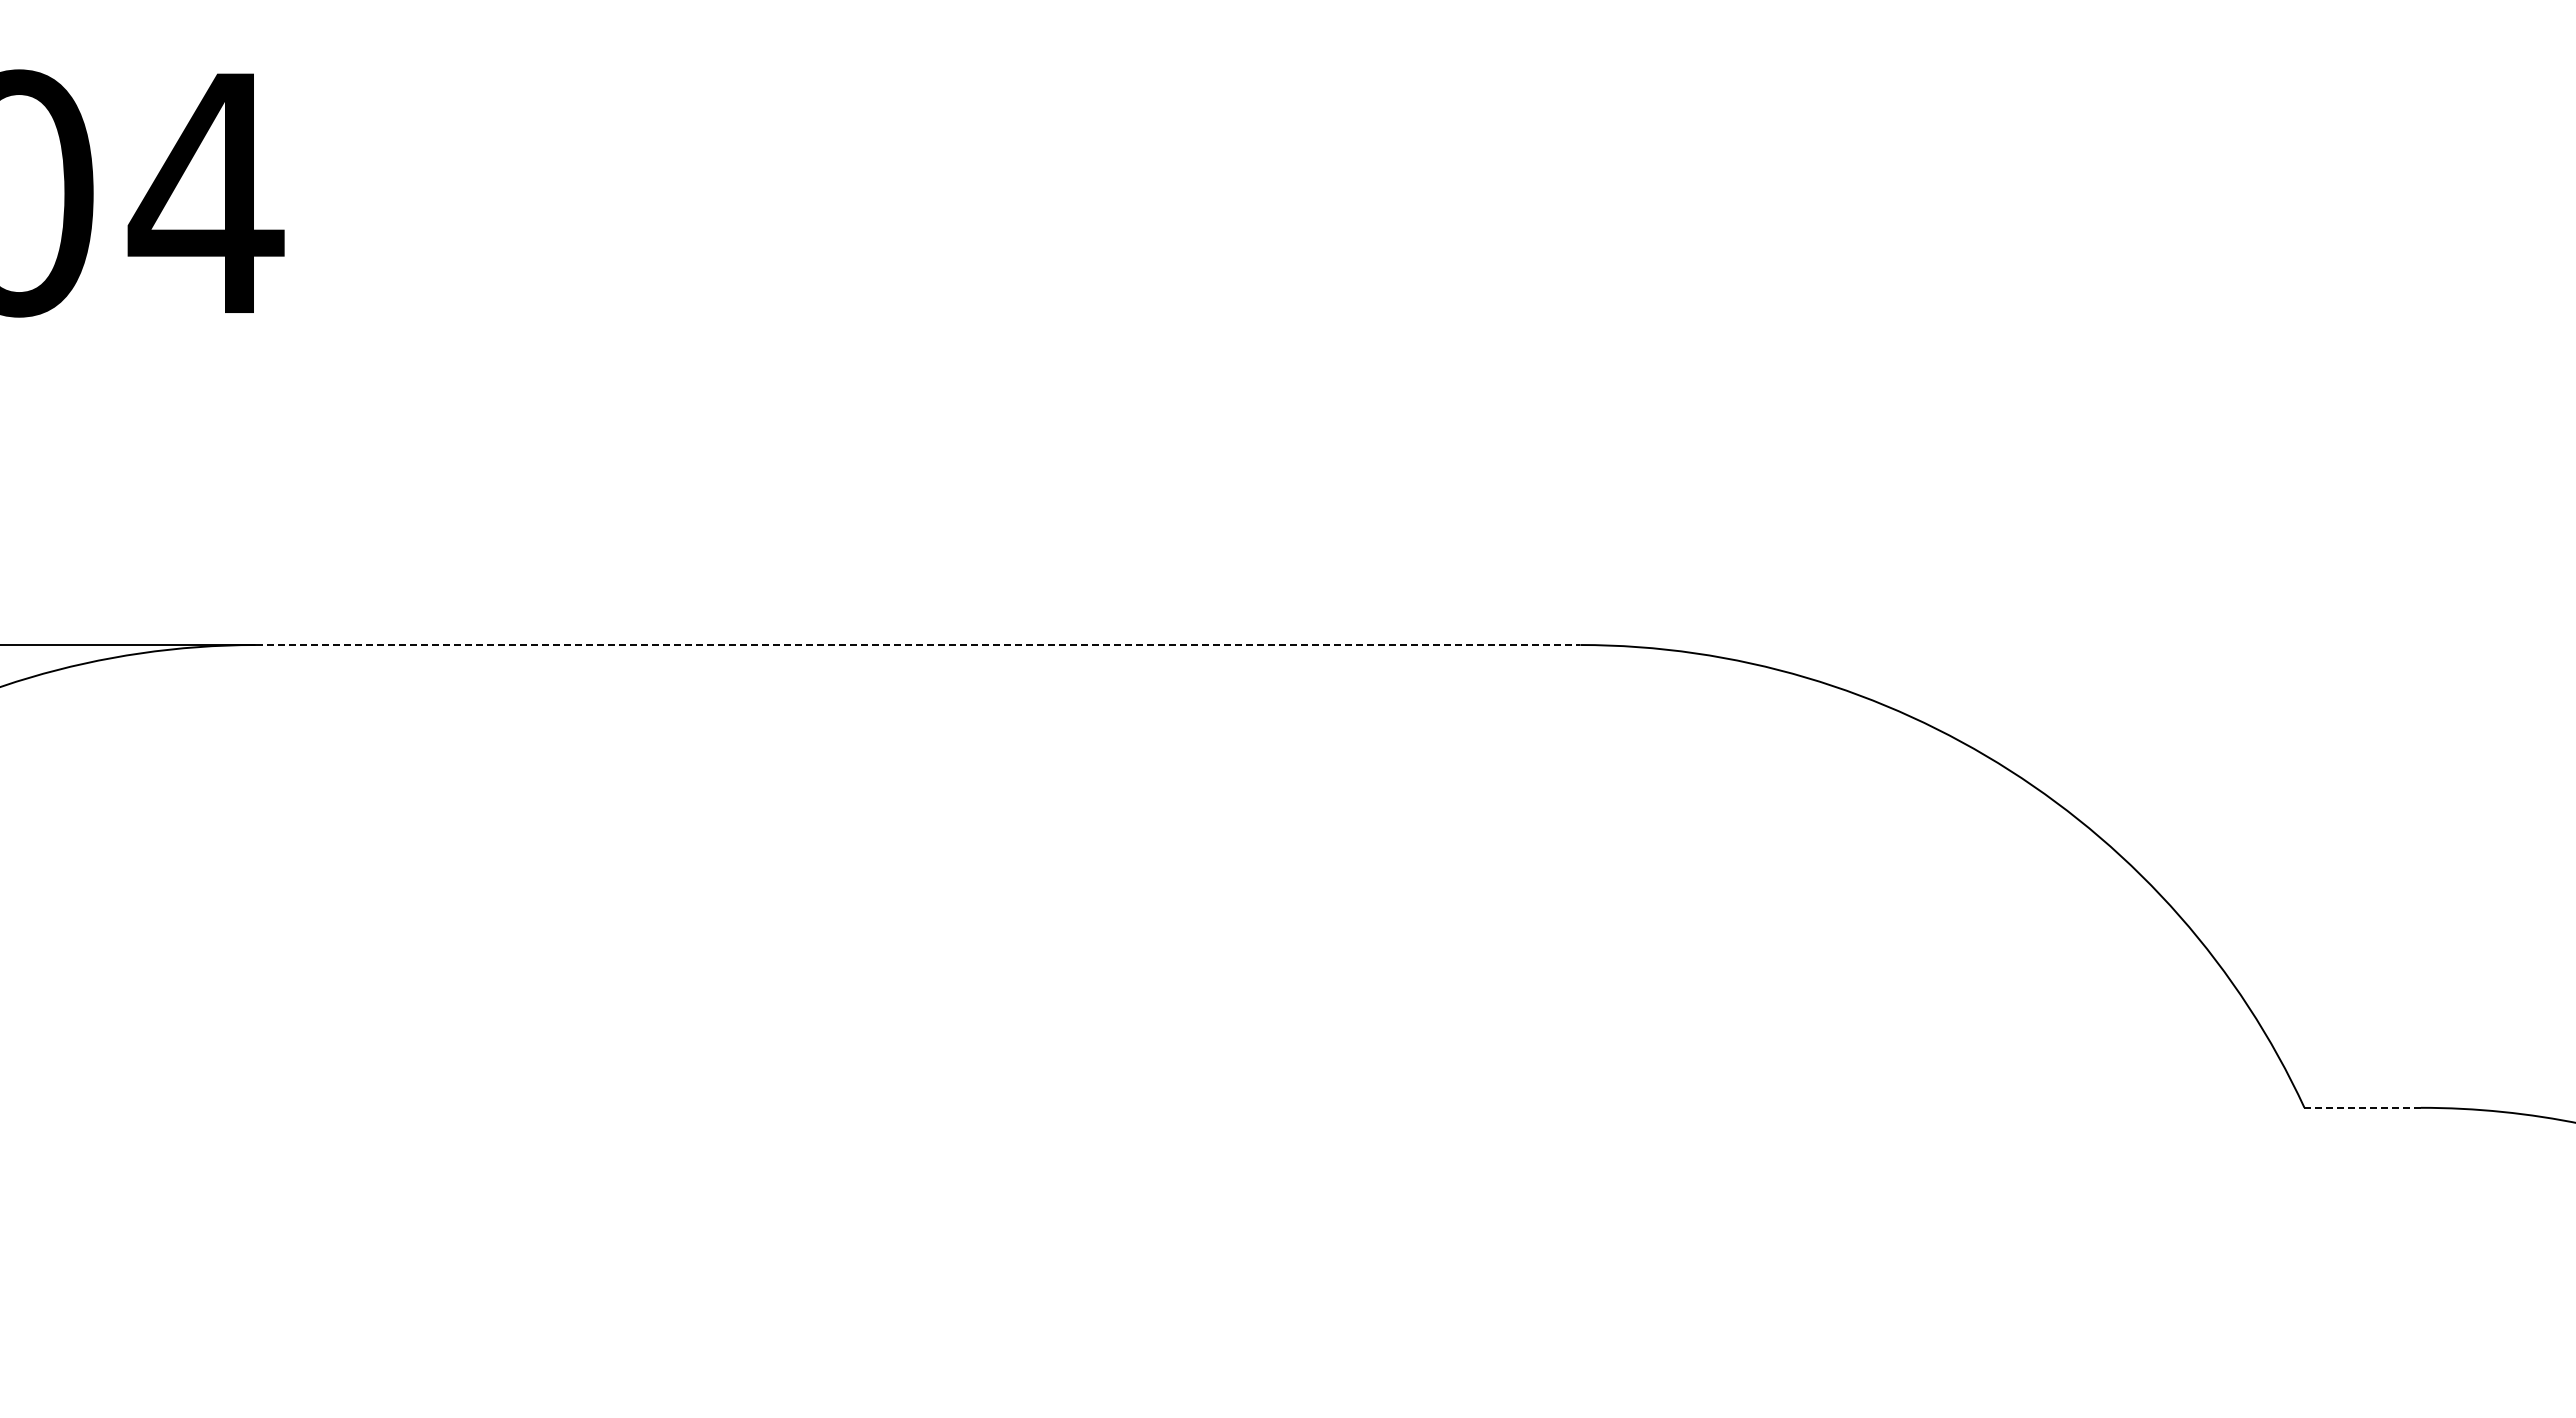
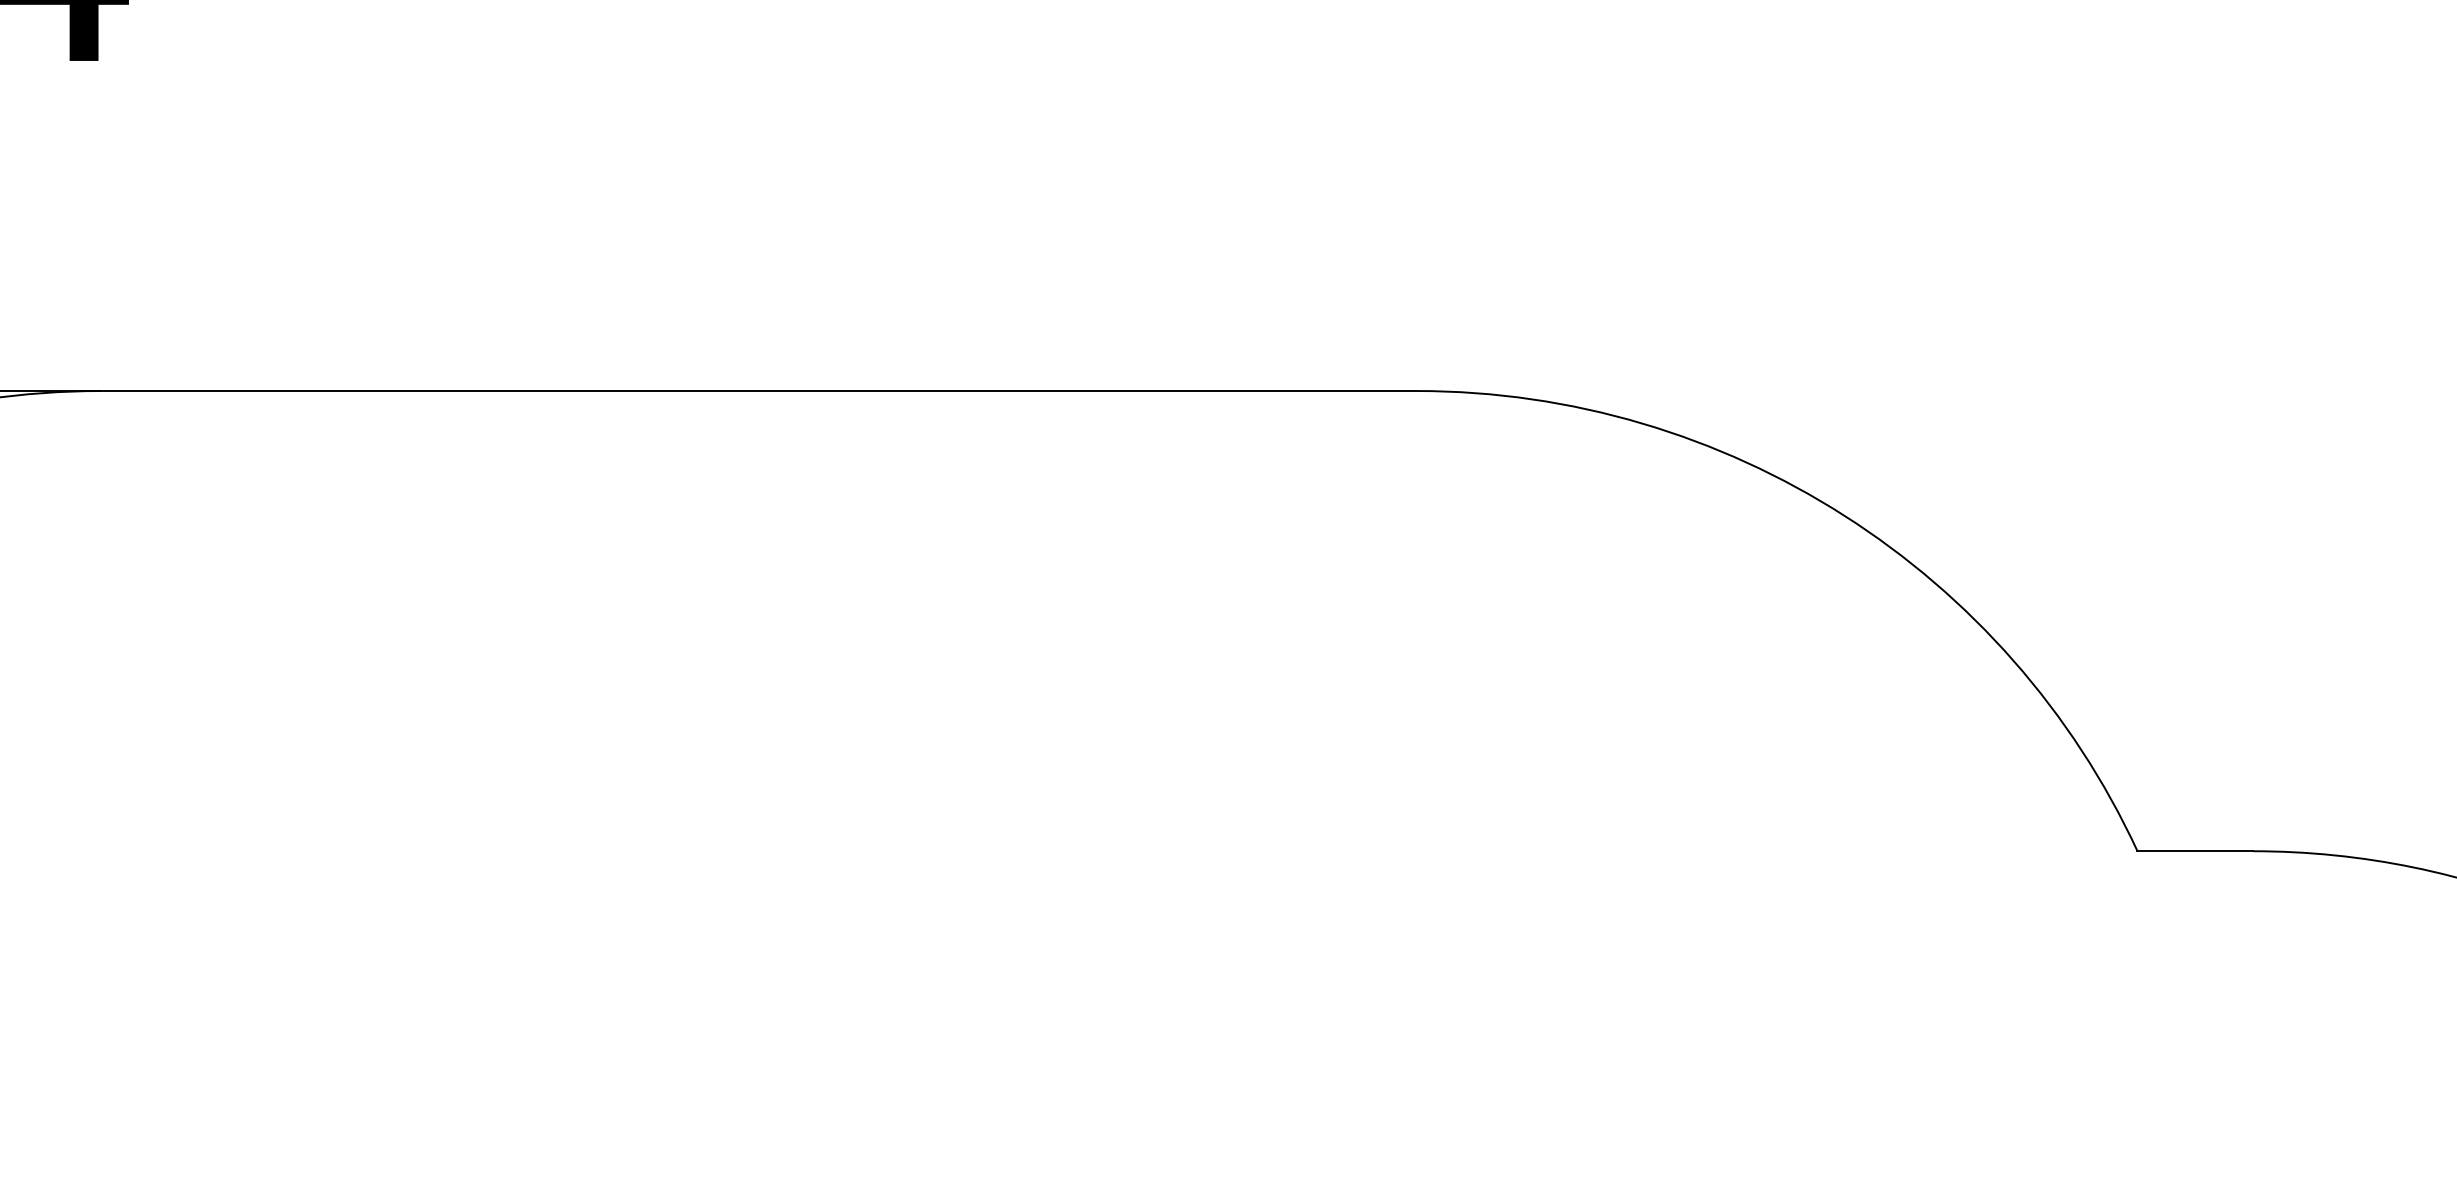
line: (918, 645) -> (759, 391), dashed -> solid
line: (2362, 1107) -> (2195, 850), dashed -> solid

